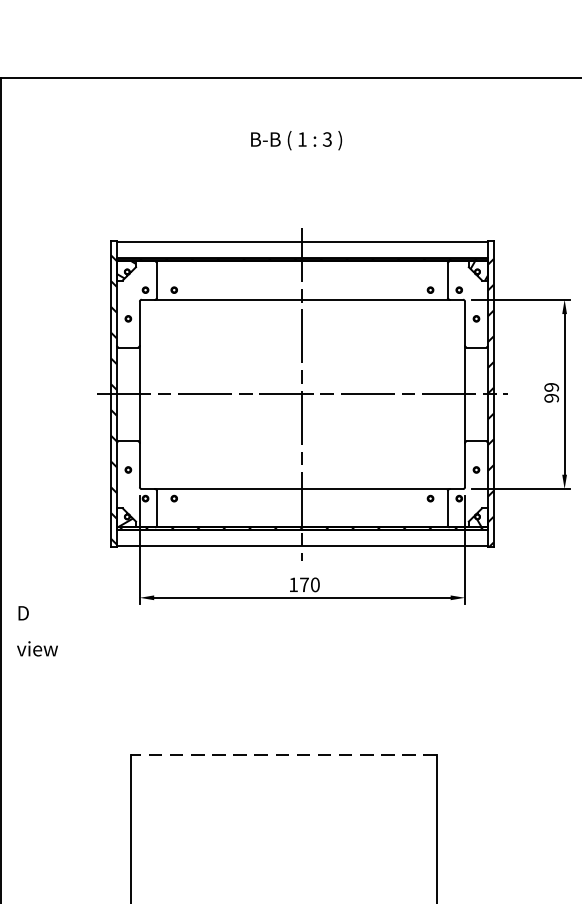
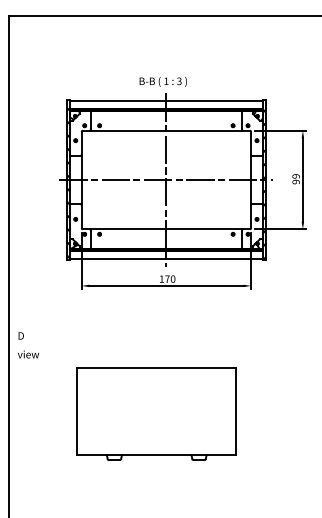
text: (294, 139) -> (162, 81), moved
text: (37, 631) -> (28, 345), moved
line: (283, 754) -> (156, 367), dashed -> solid

